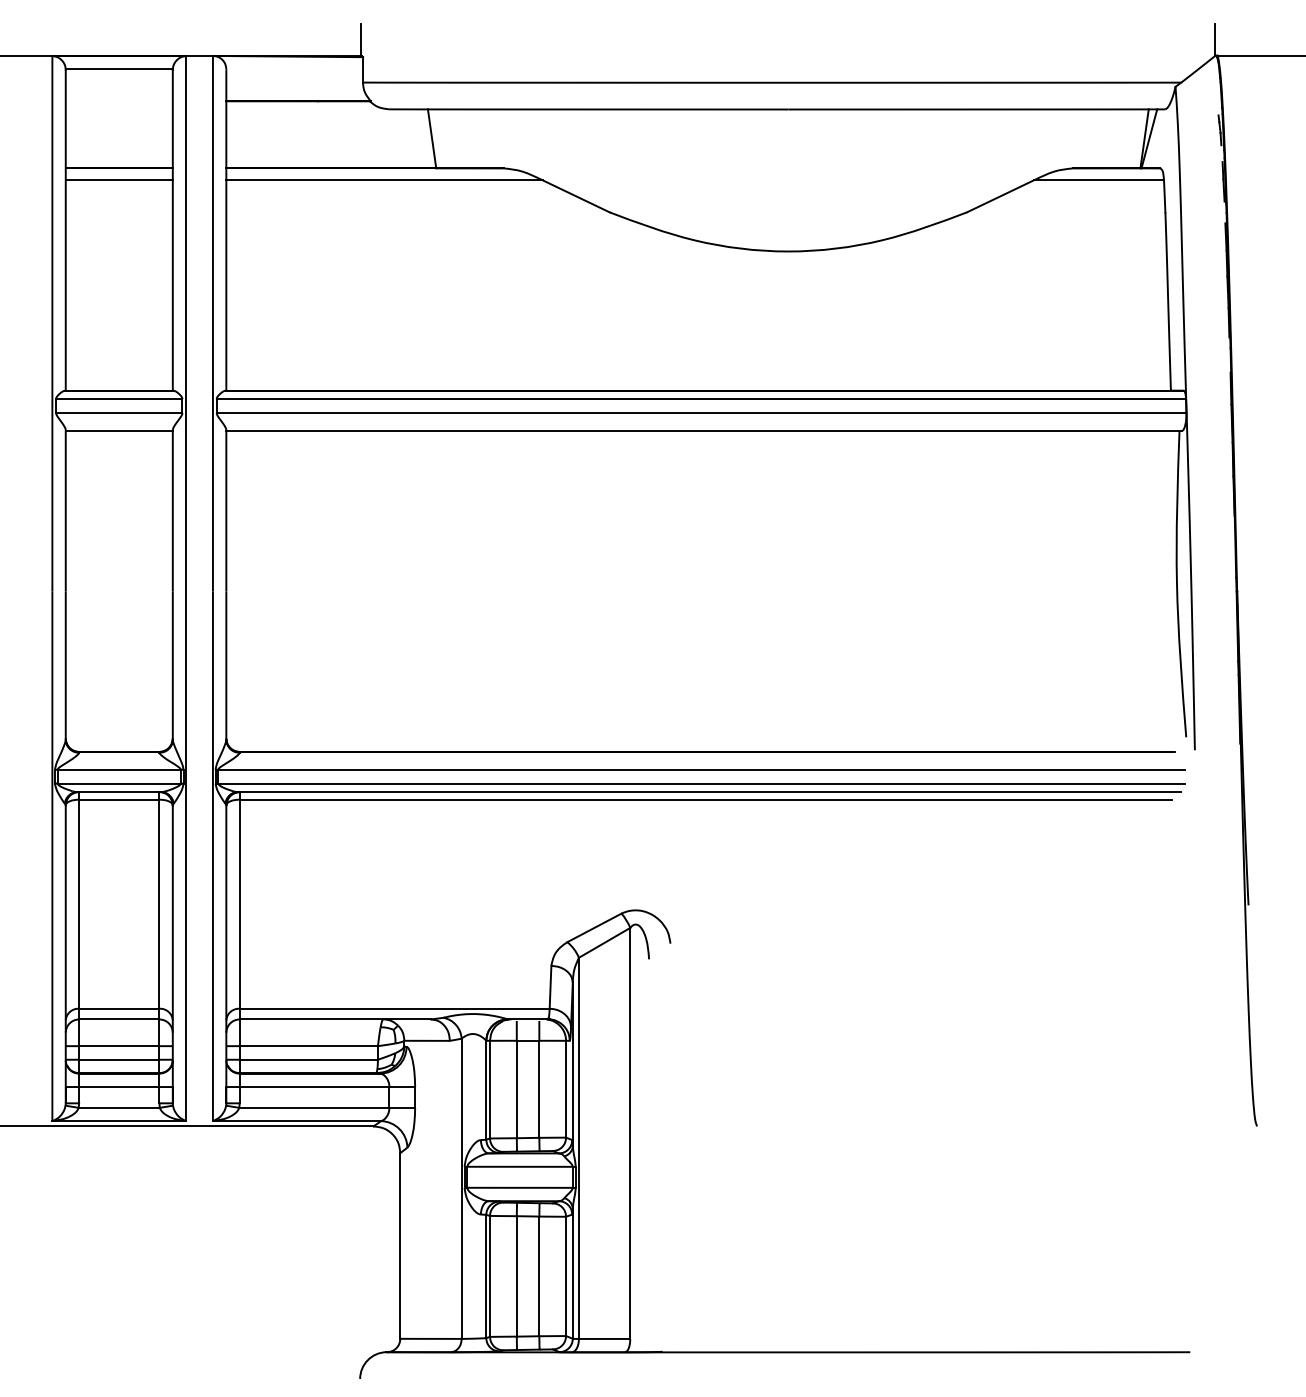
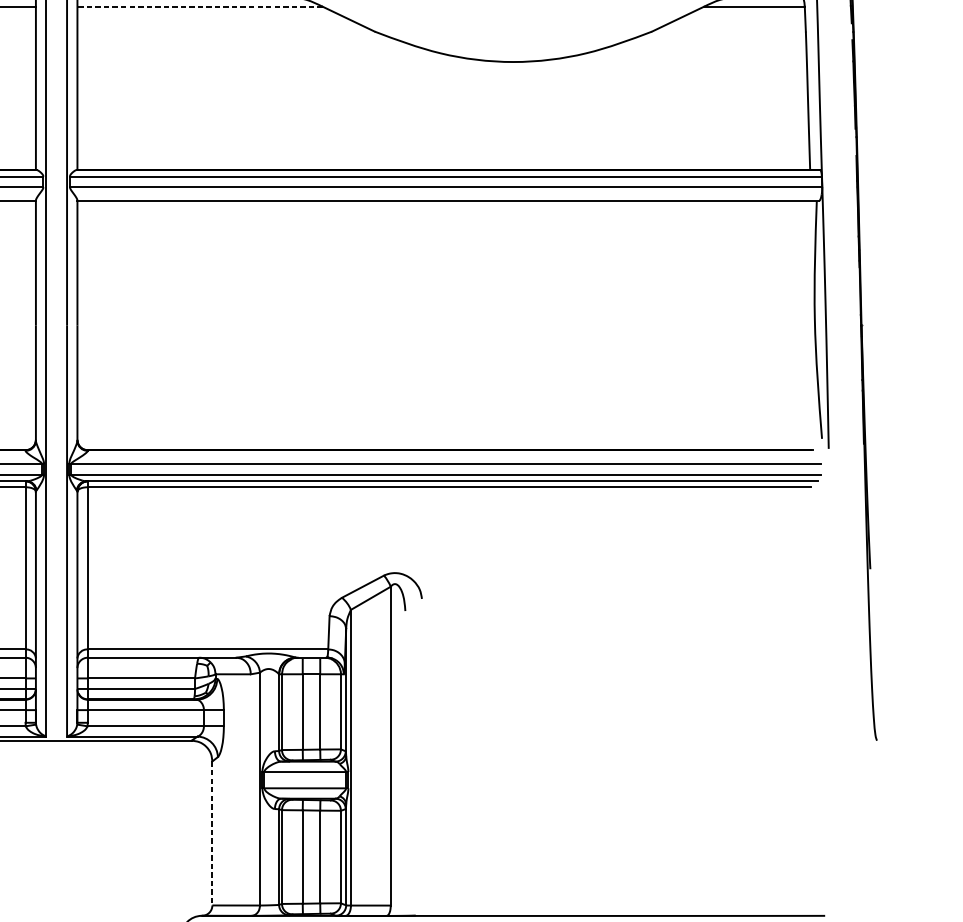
line: (383, 180) -> (199, 6), solid -> dashed
line: (400, 1245) -> (212, 833), solid -> dashed

